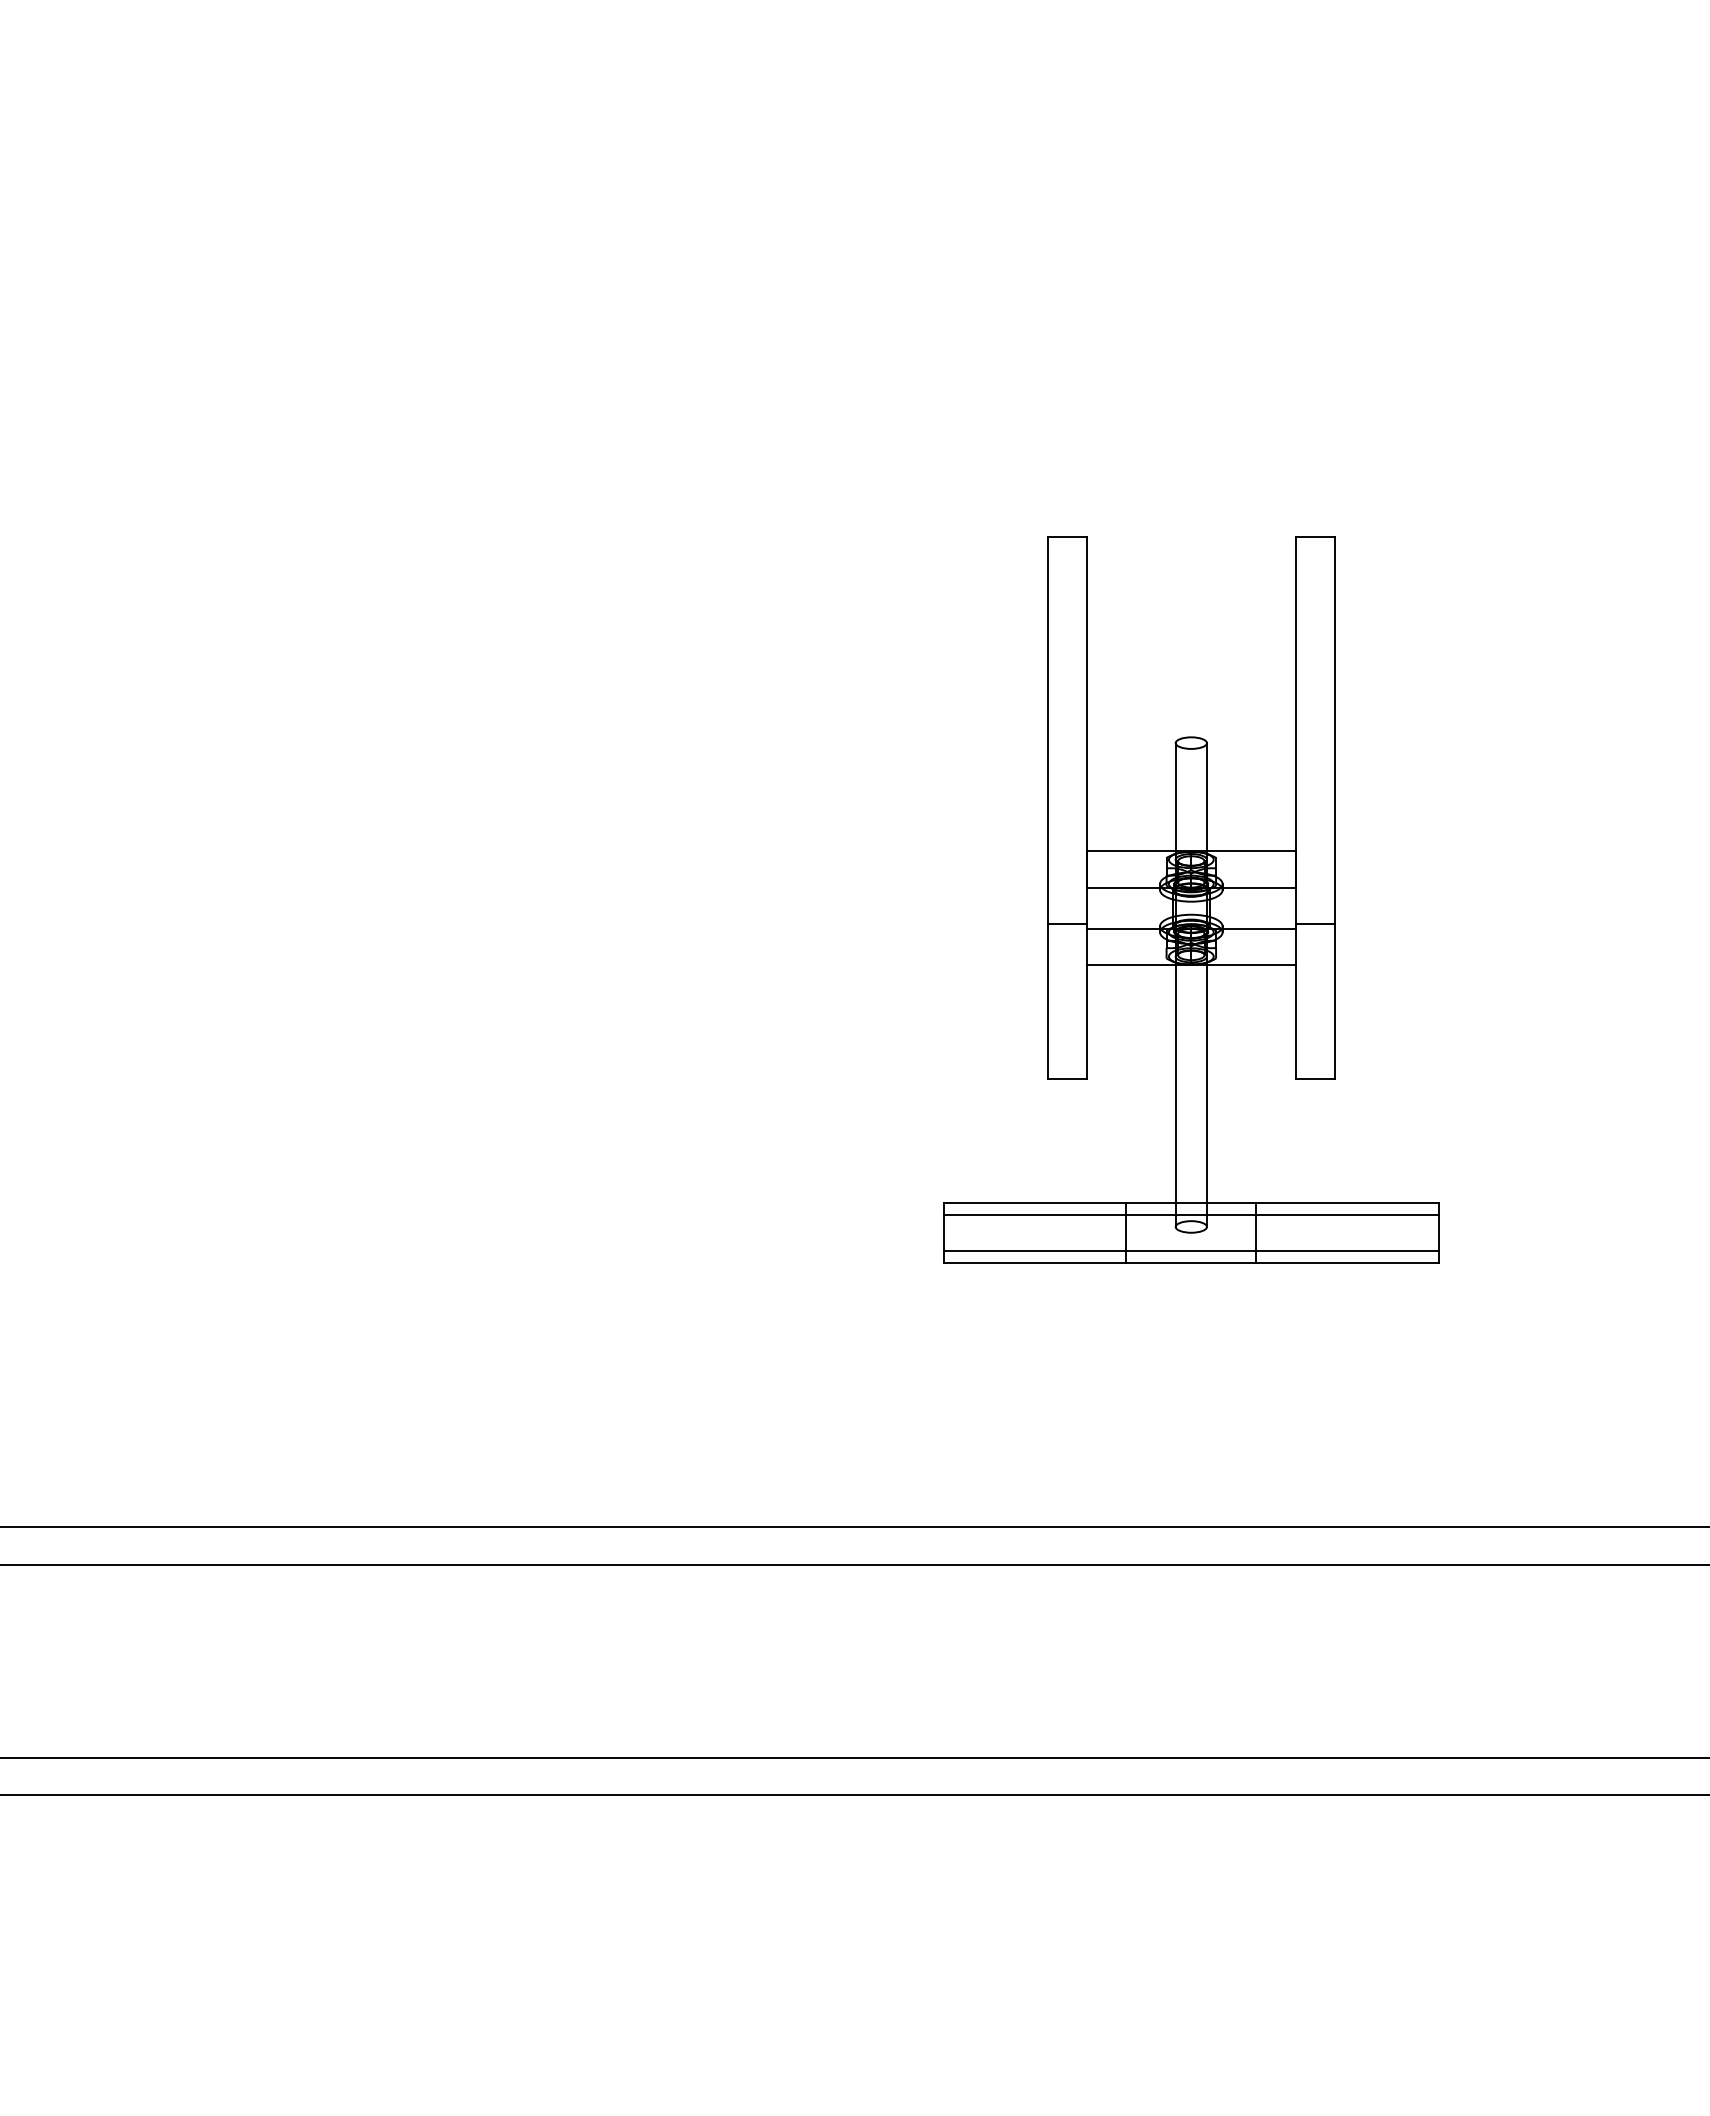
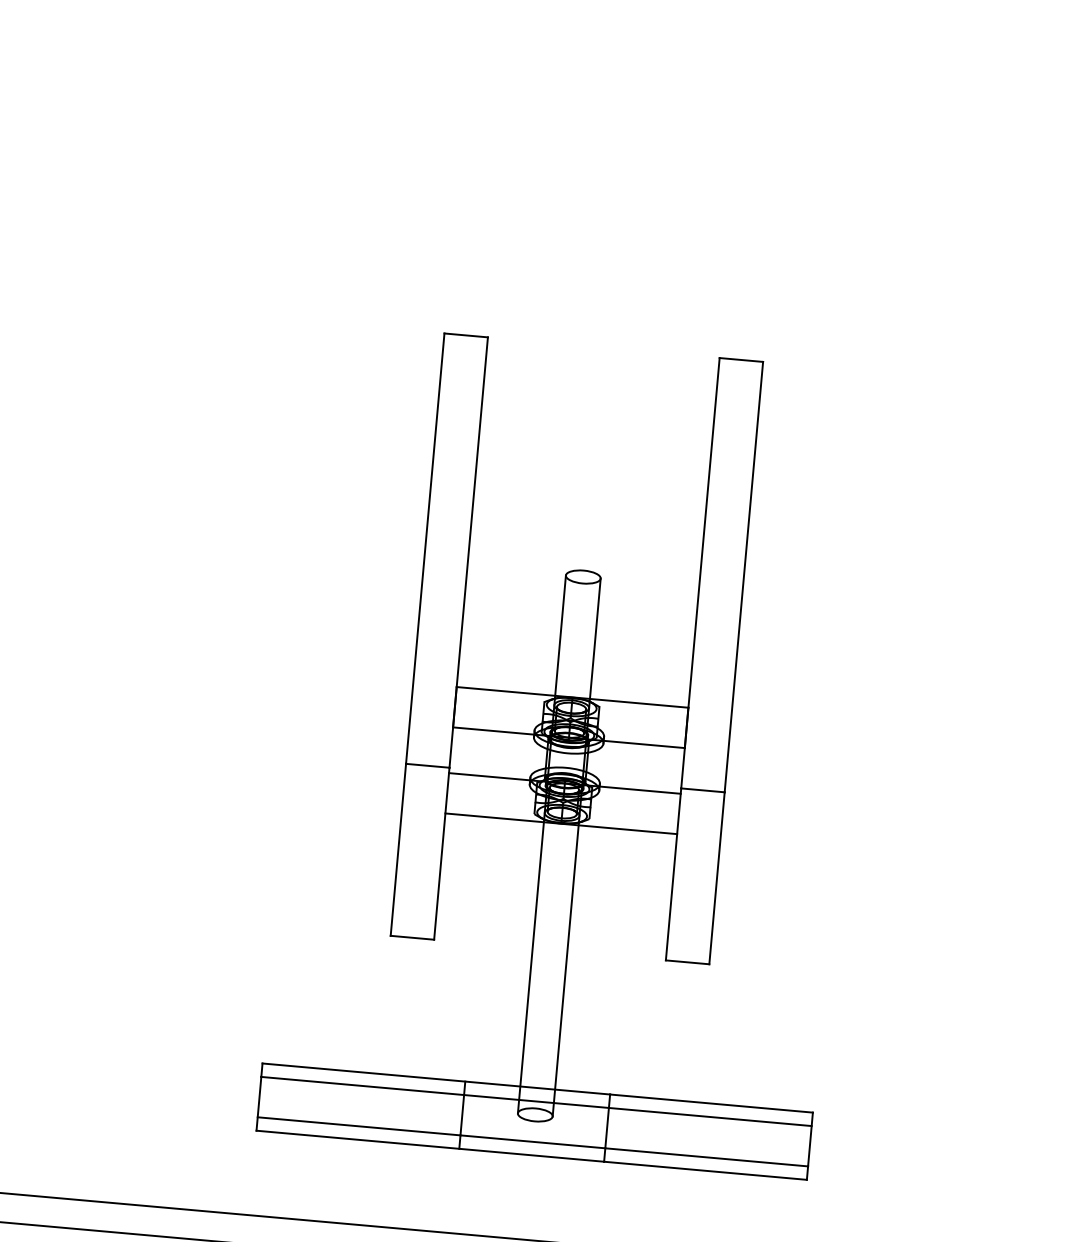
part: (1191, 899) -> (567, 751), size x1.43

